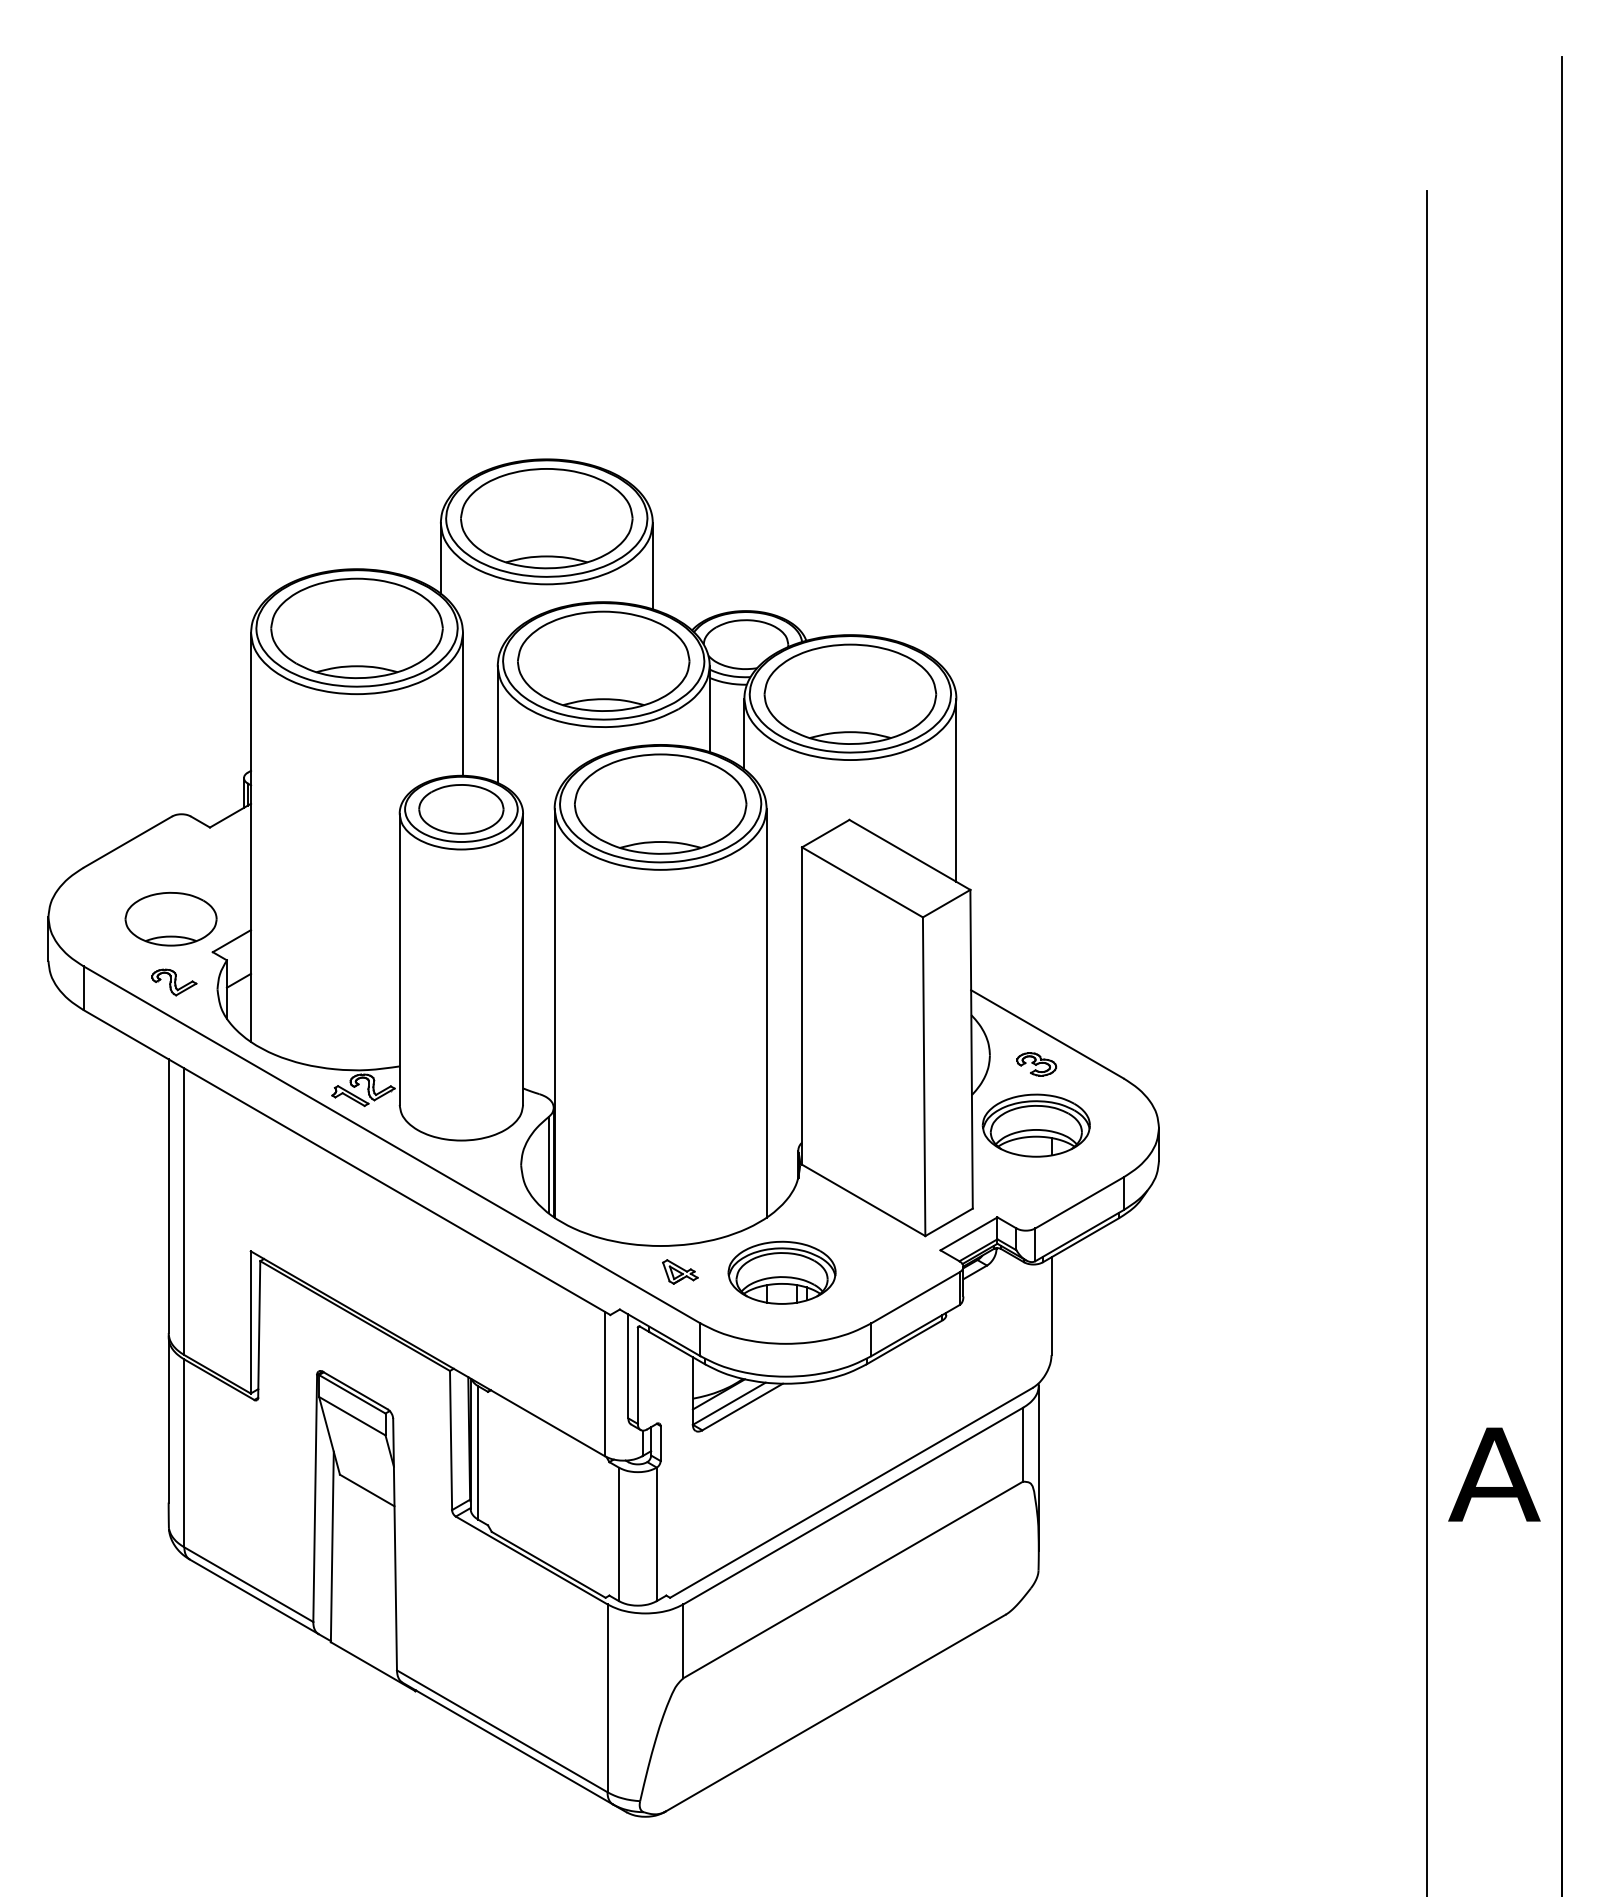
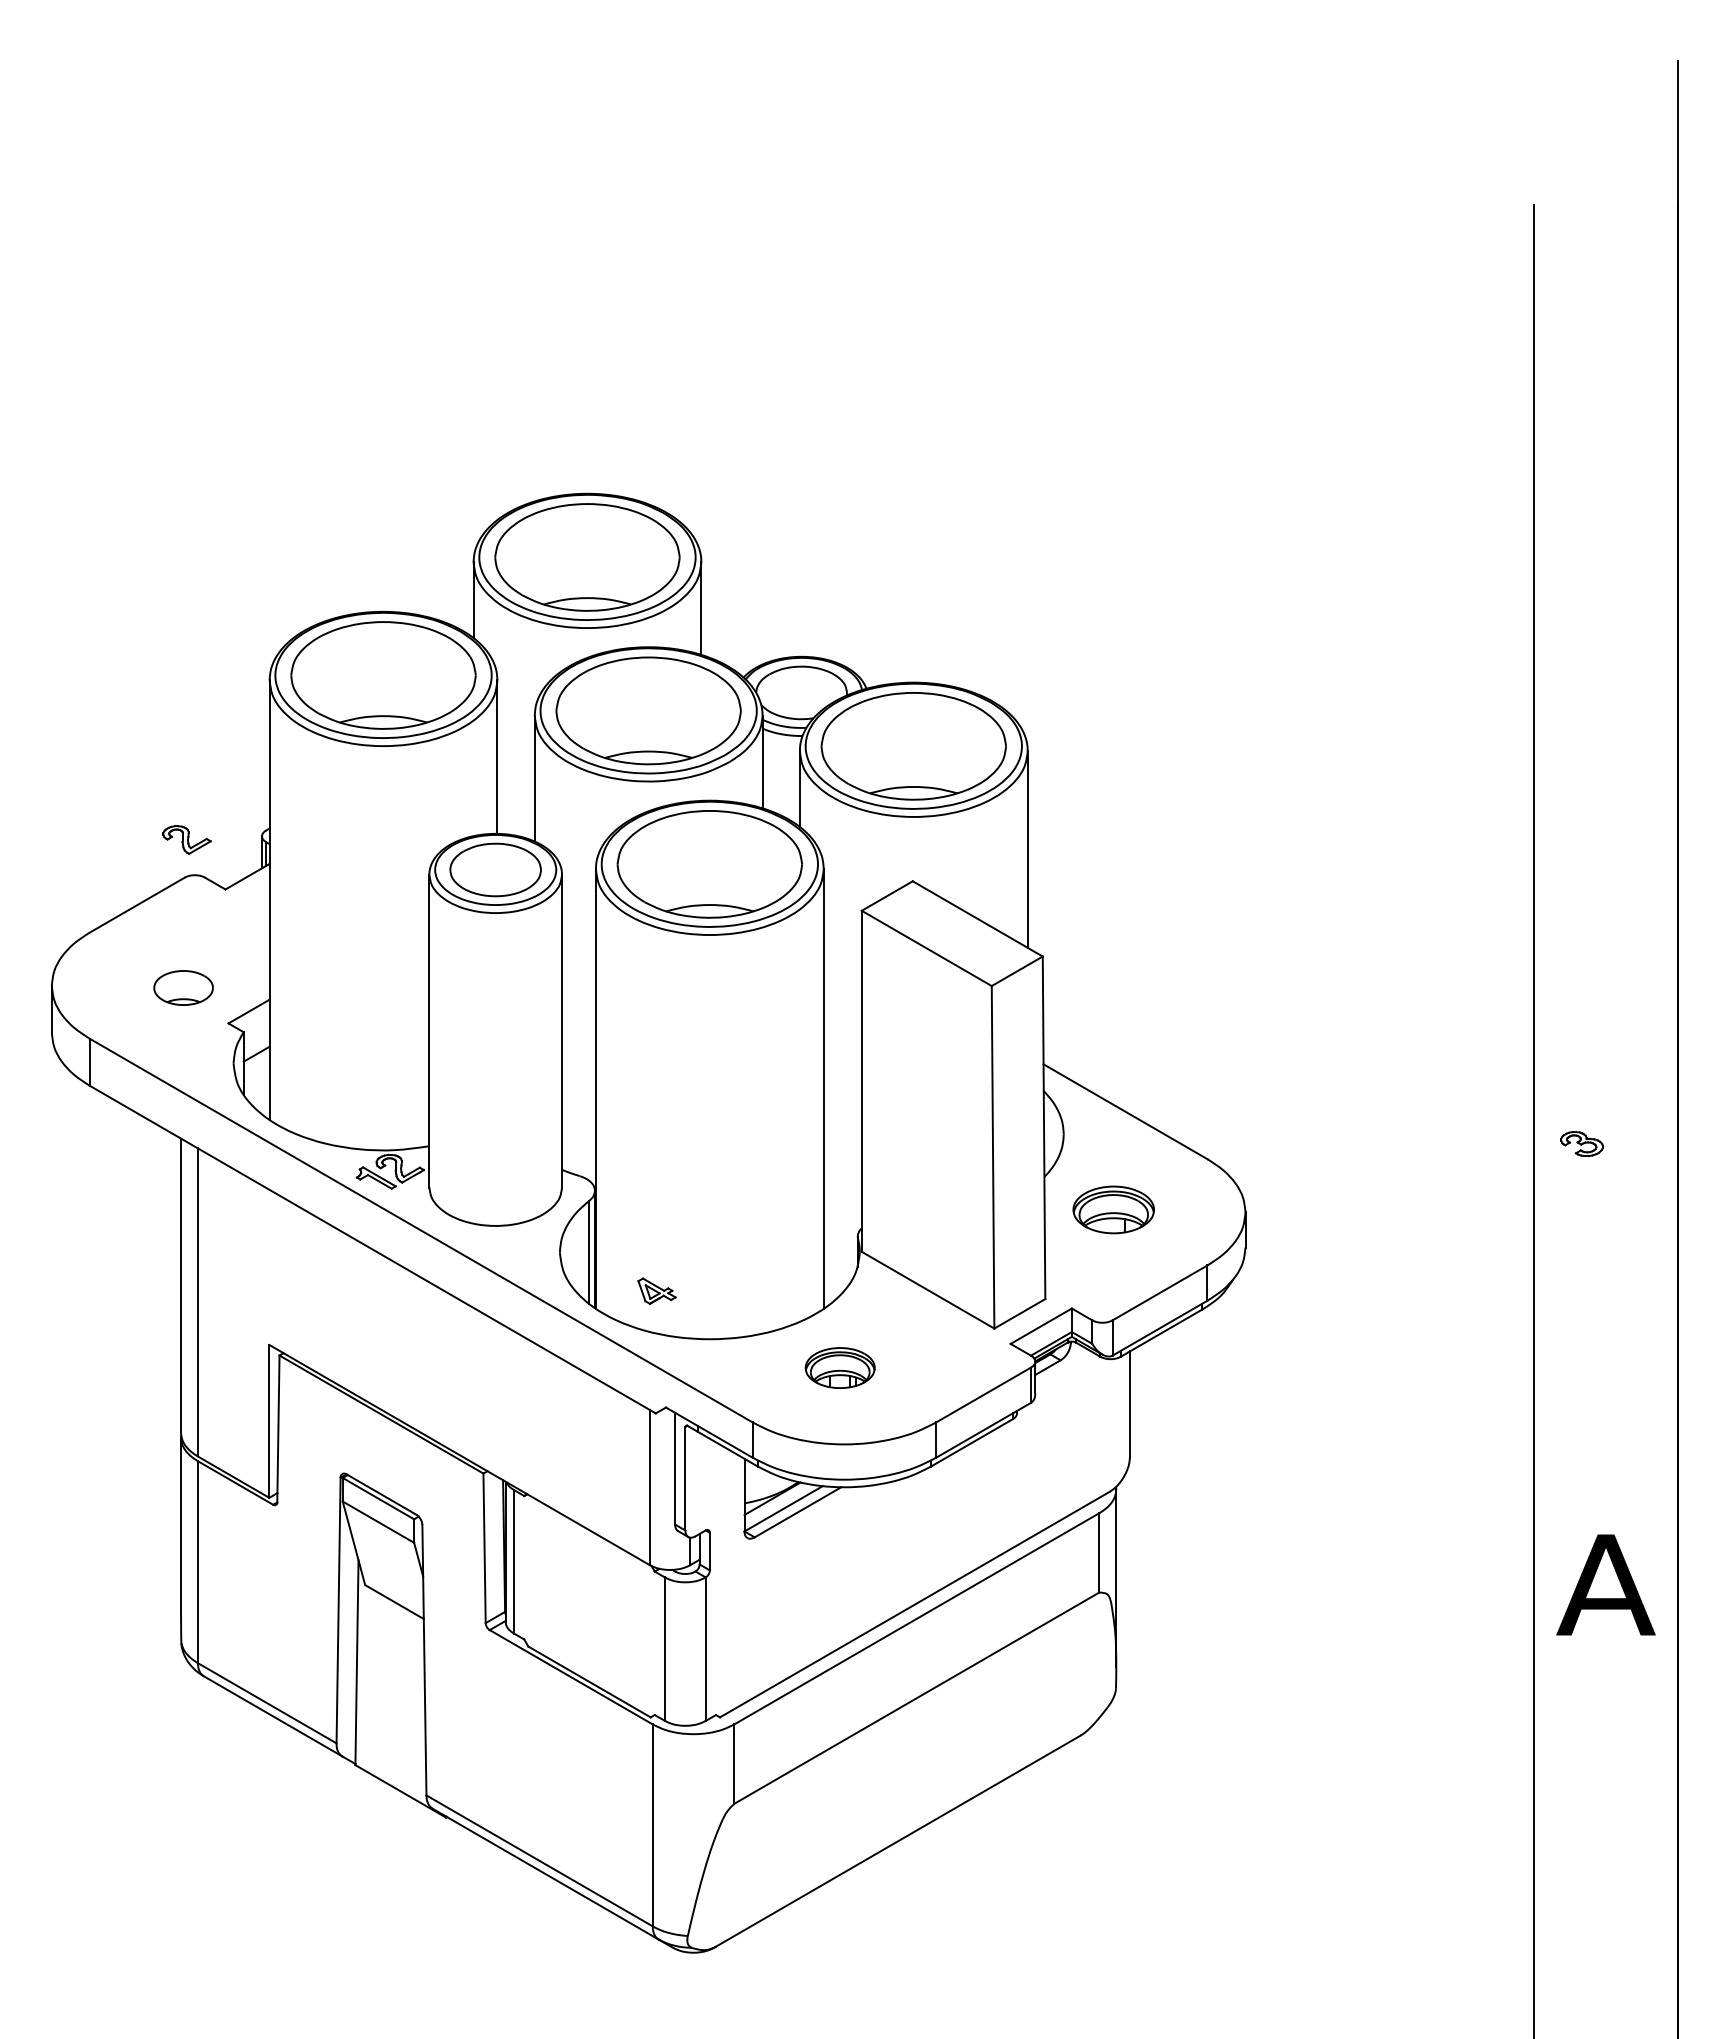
part: (170, 918) -> (183, 987), size x0.6
part: (173, 981) -> (186, 839), moved
part: (1036, 1064) -> (1581, 1144), moved
part: (1036, 1125) -> (1113, 1209), size x0.7
part: (679, 1271) -> (656, 1290), moved
part: (781, 1272) -> (839, 1367), size x0.6

